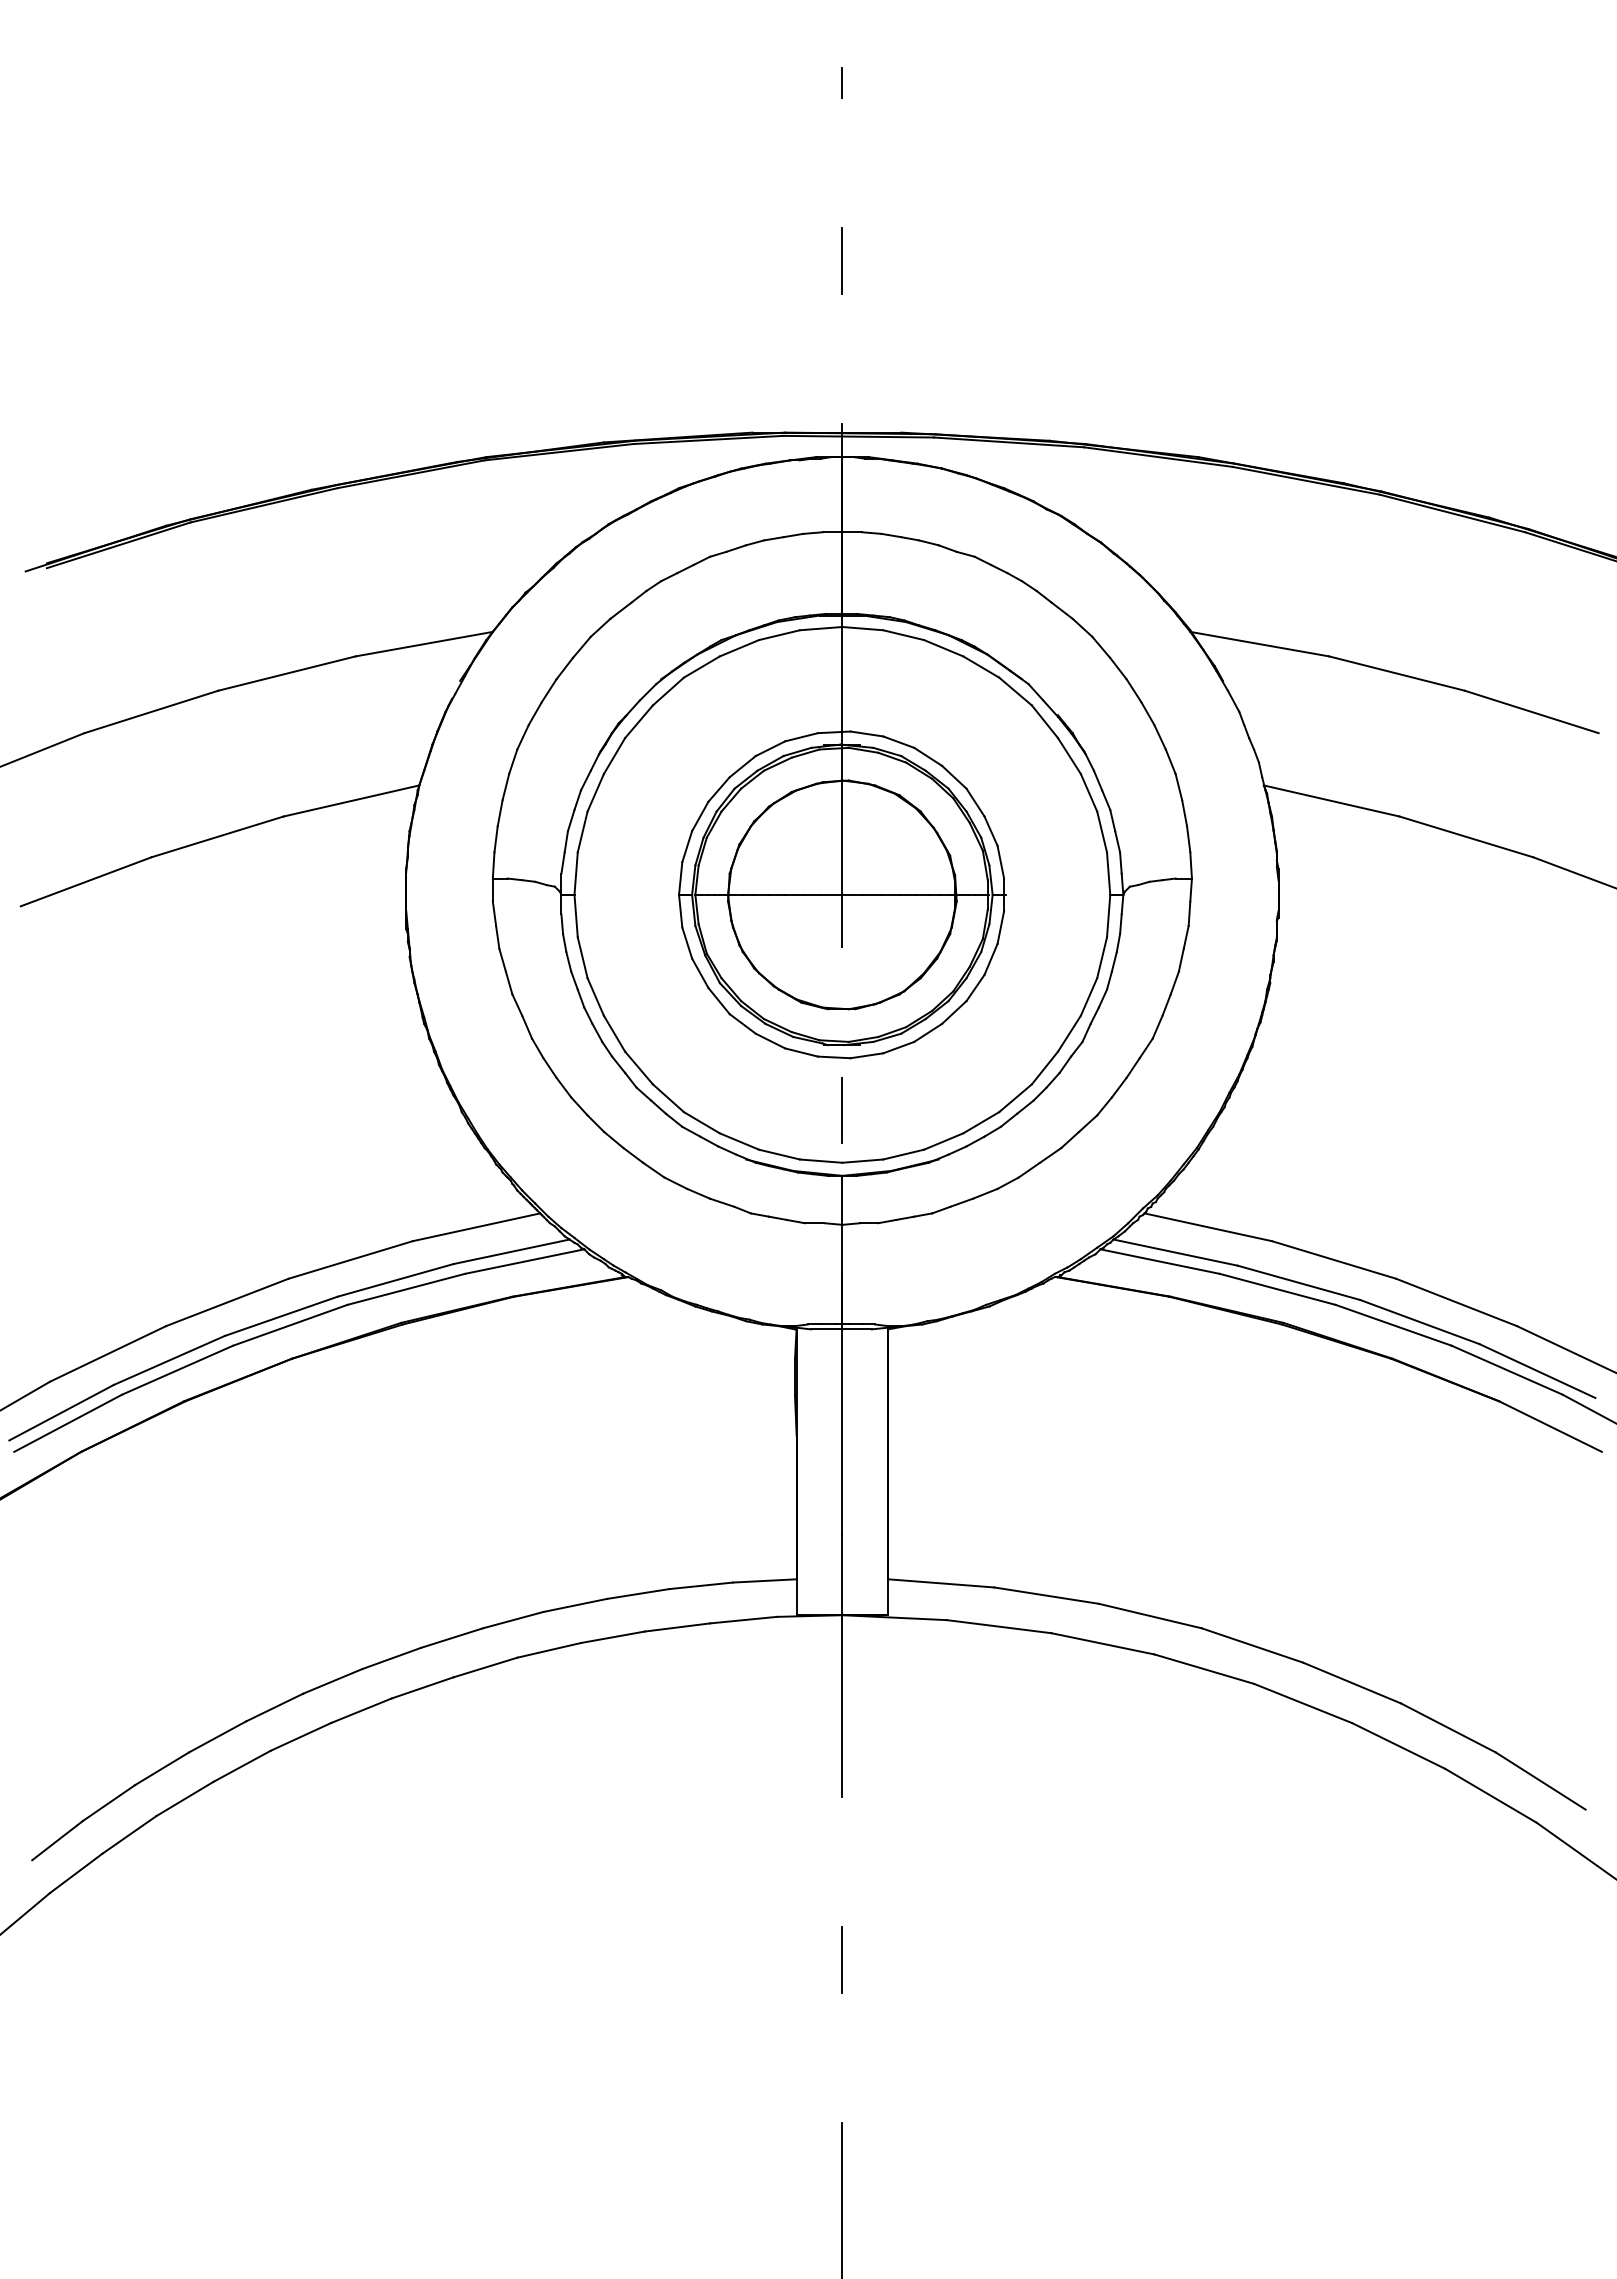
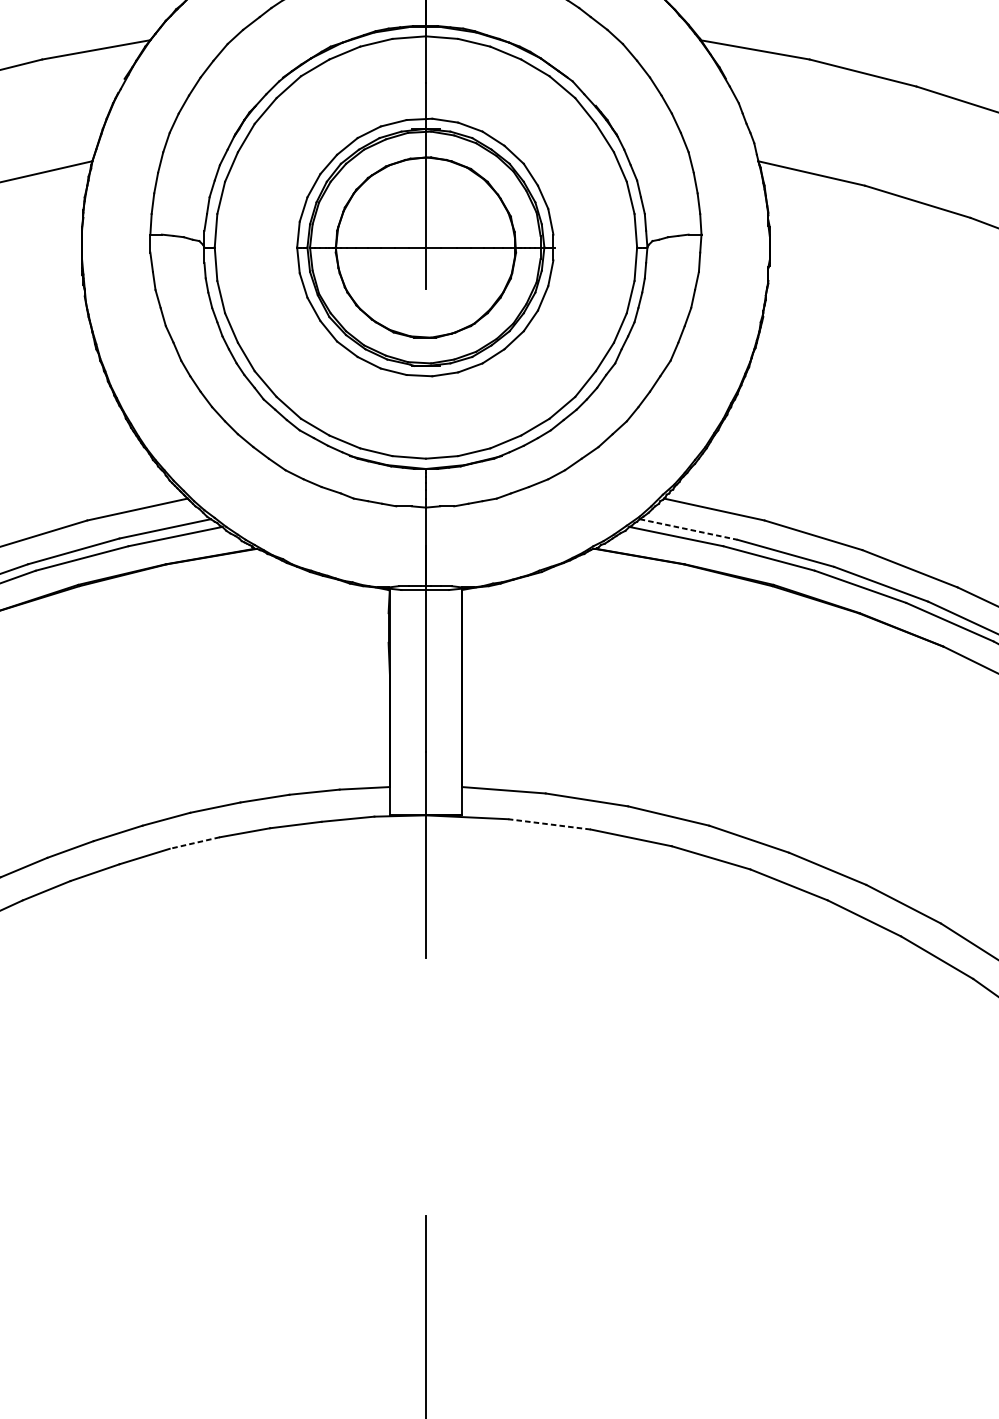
line: (841, 1110) -> (425, 417), removed
line: (1176, 1252) -> (689, 529), solid -> dashed
line: (999, 1626) -> (549, 824), solid -> dashed
line: (549, 1650) -> (195, 843), solid -> dashed
line: (842, 1959) -> (426, 1086), removed

